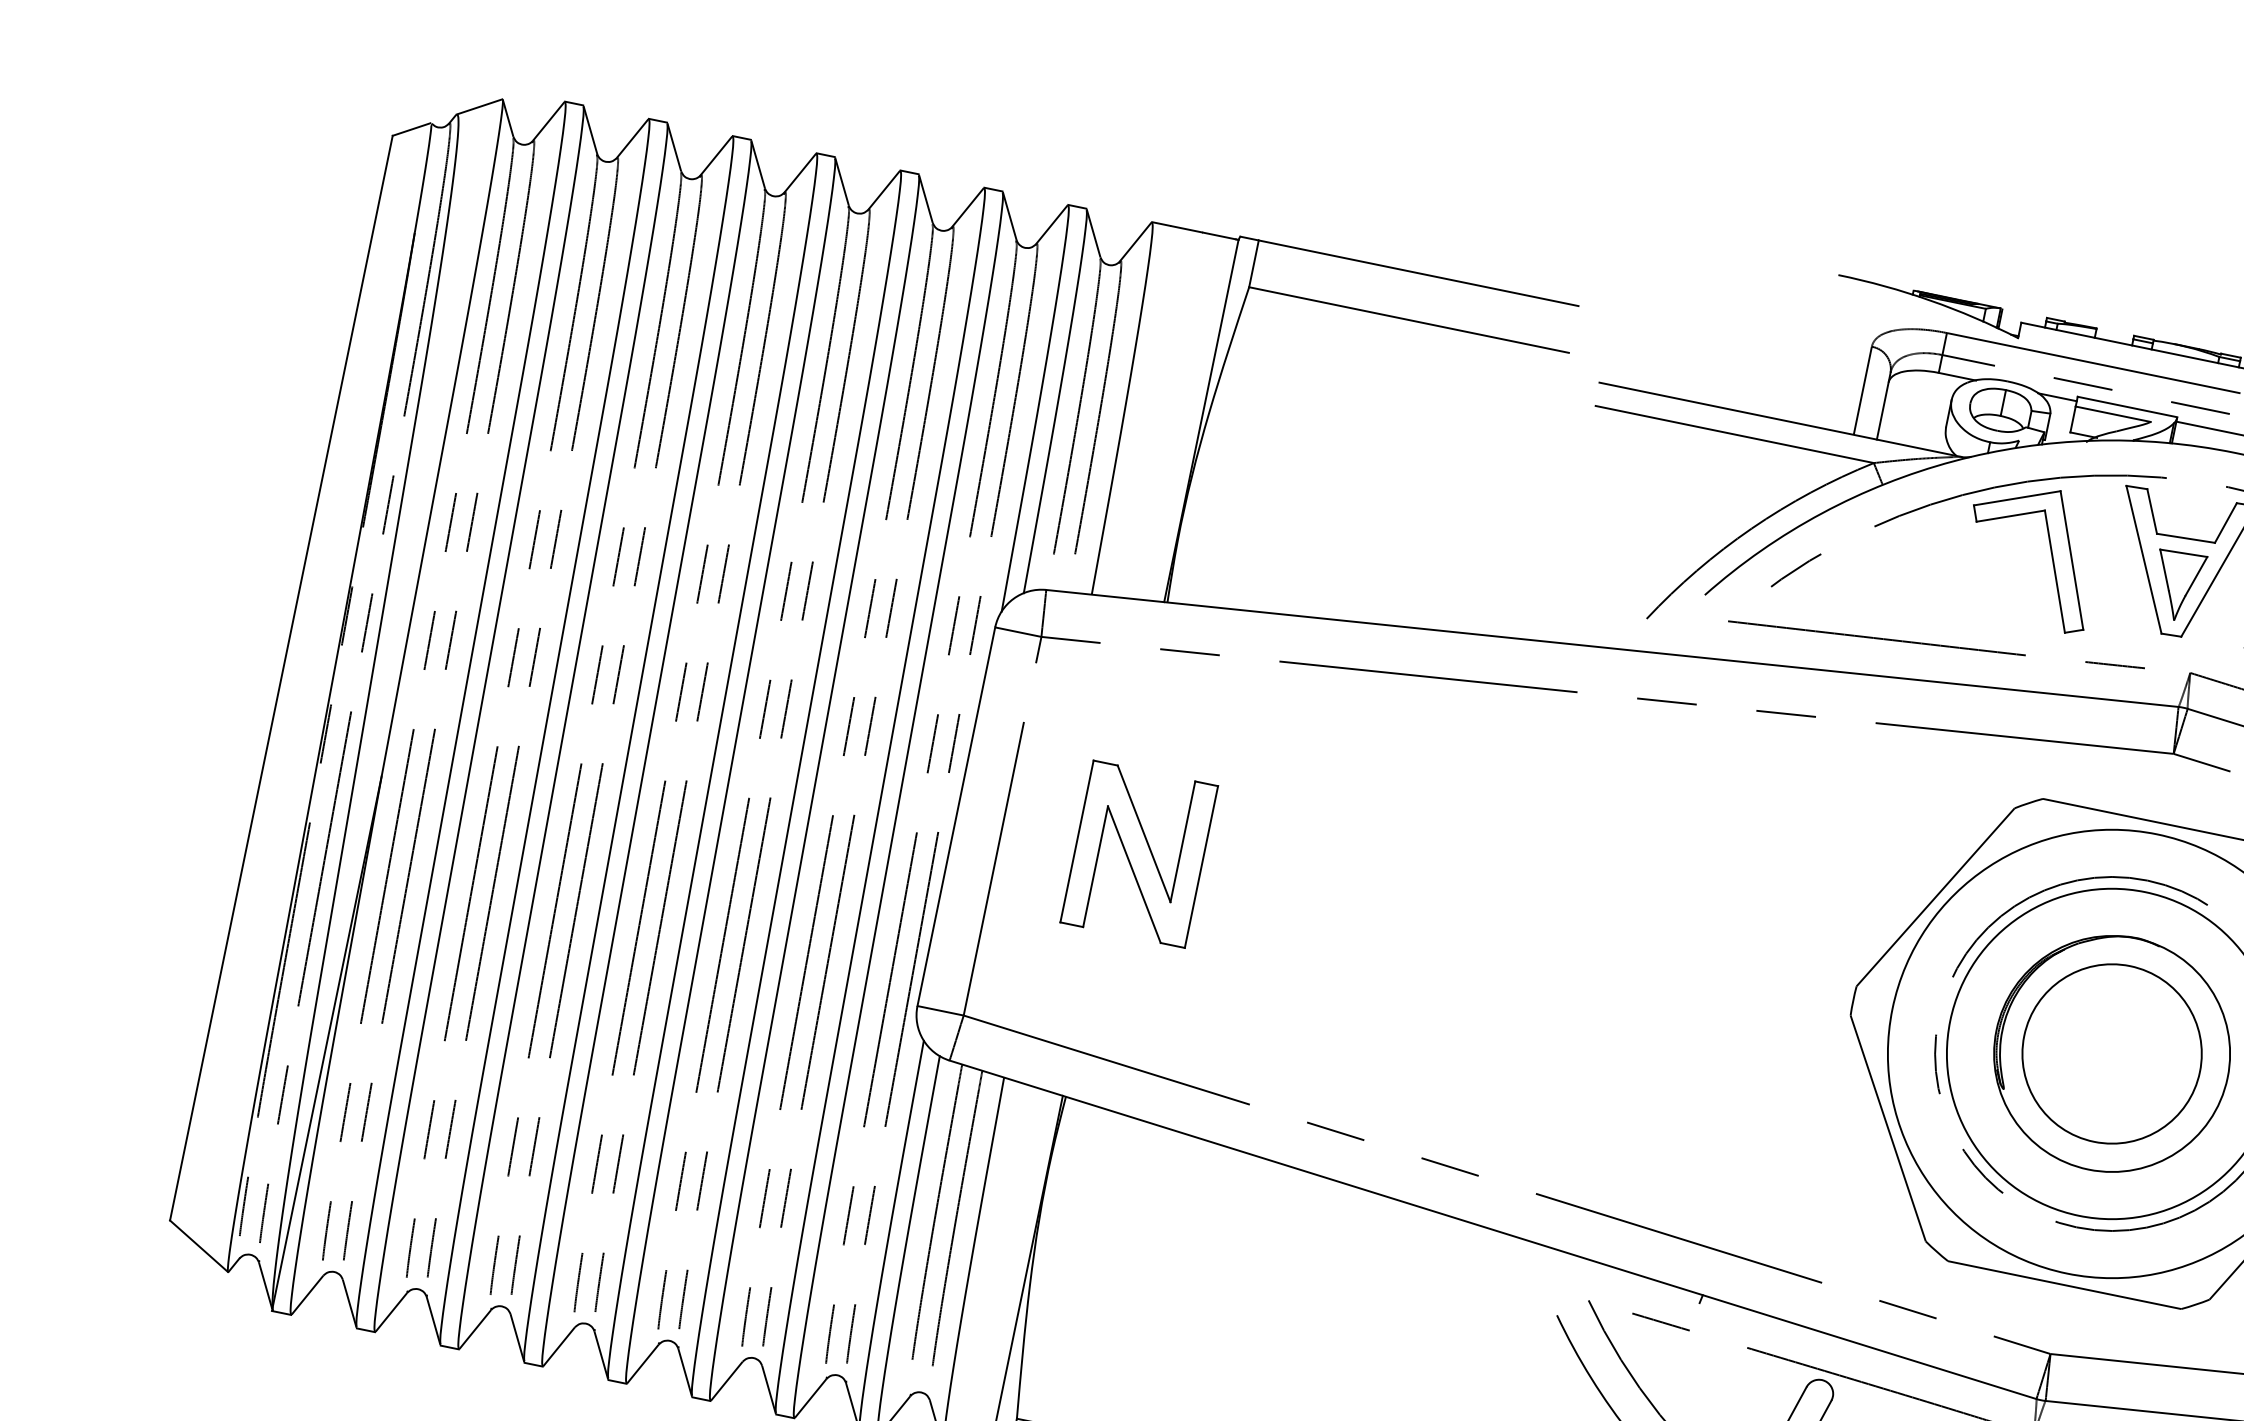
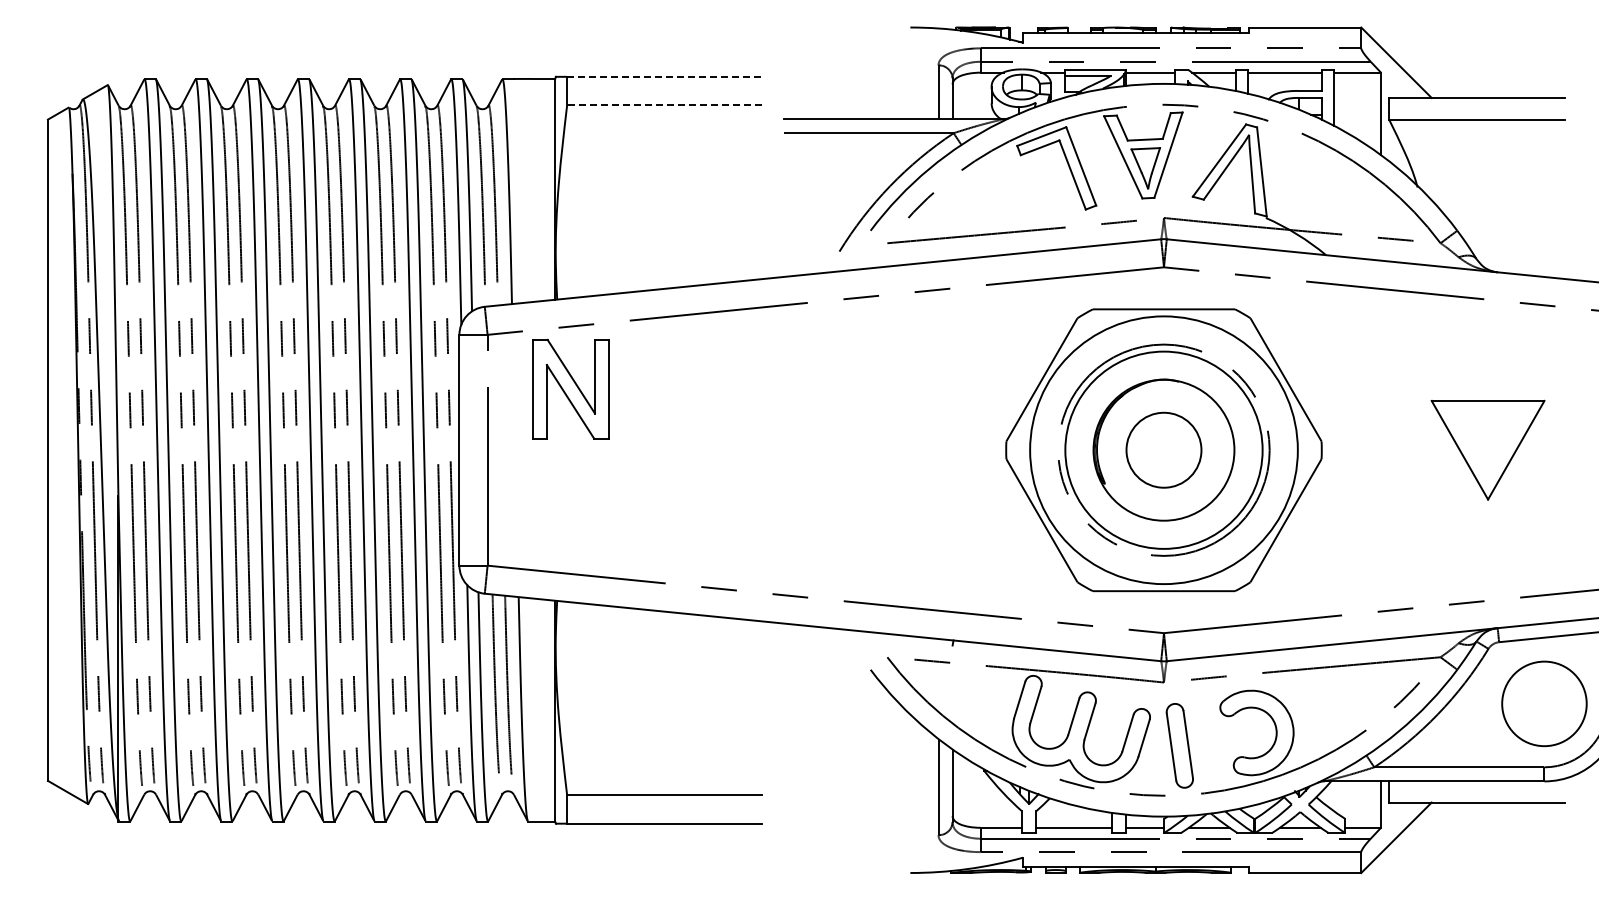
line: (1420, 273) -> (665, 76), solid -> dashed
line: (1408, 320) -> (664, 105), solid -> dashed
part: (1138, 852) -> (570, 388), moved
circle: (2111, 1052) -> (1163, 449), size x0.7

